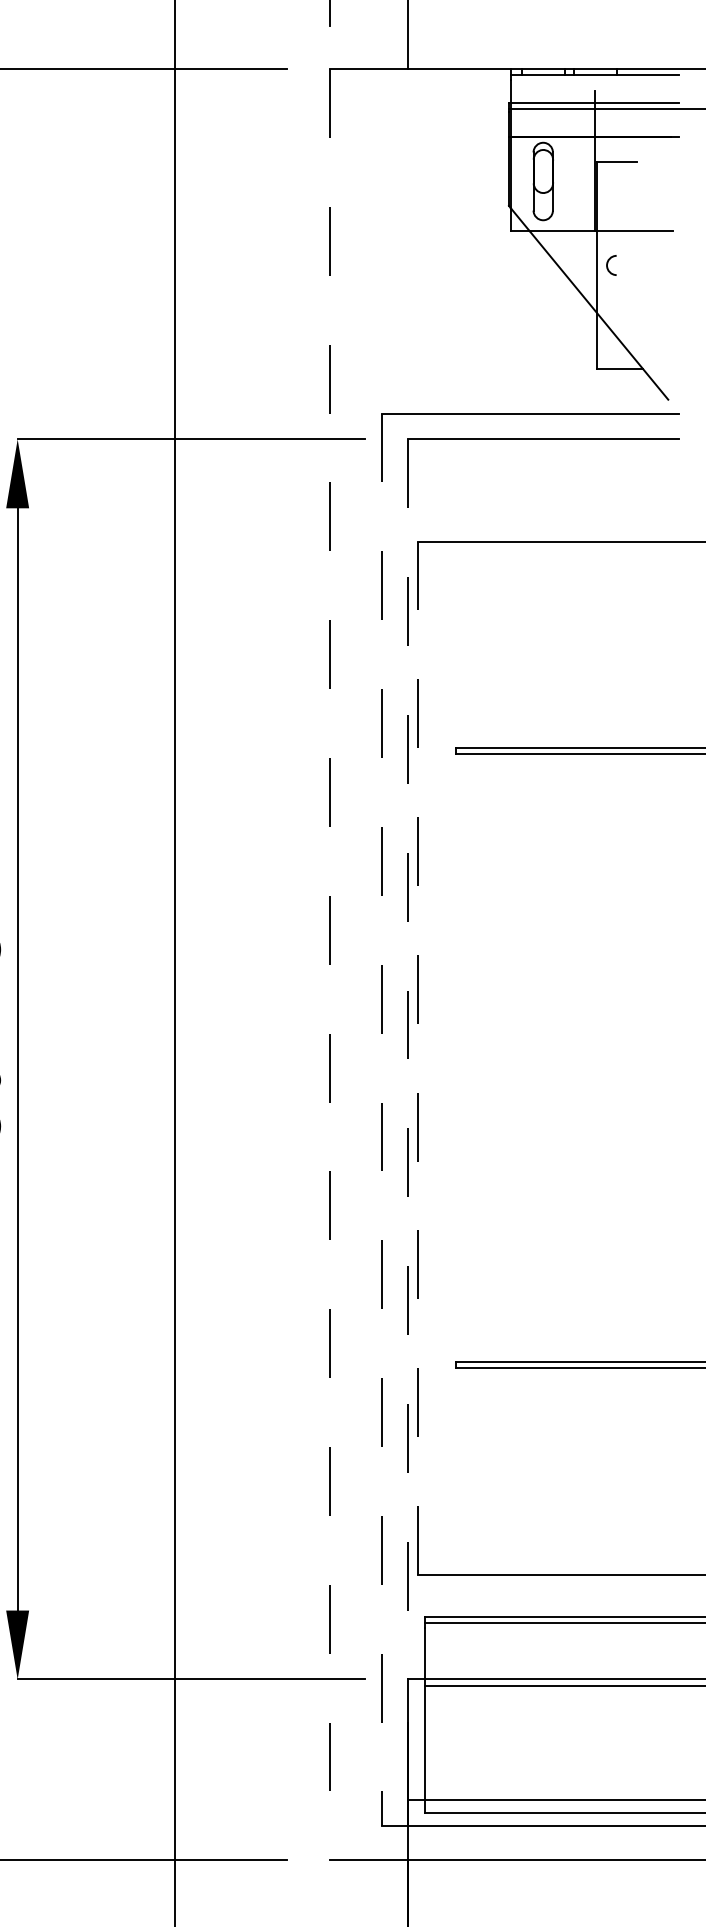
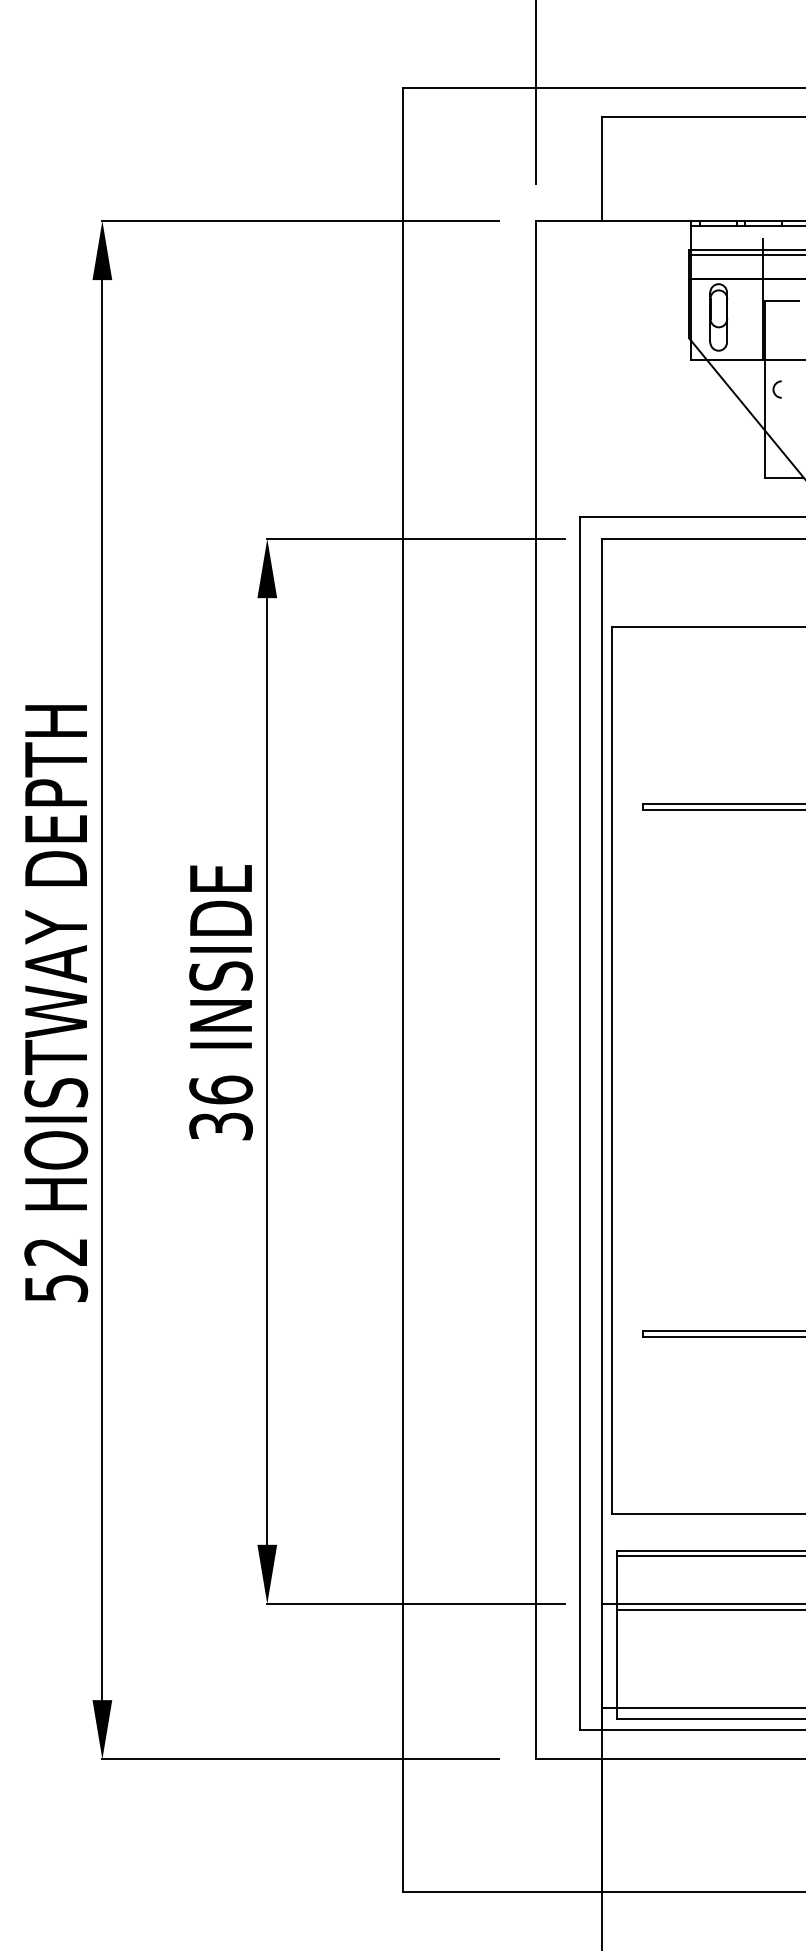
line: (329, 965) -> (535, 990), dashed -> solid
line: (418, 1058) -> (611, 1070), dashed -> solid
line: (407, 1059) -> (602, 1071), dashed -> solid
line: (382, 1119) -> (580, 1123), dashed -> solid

